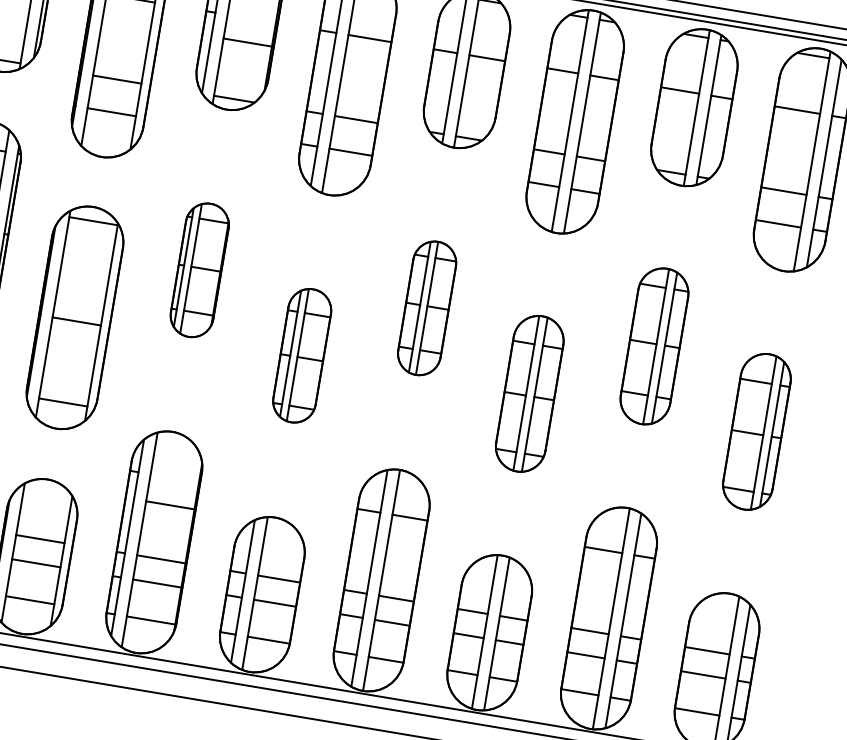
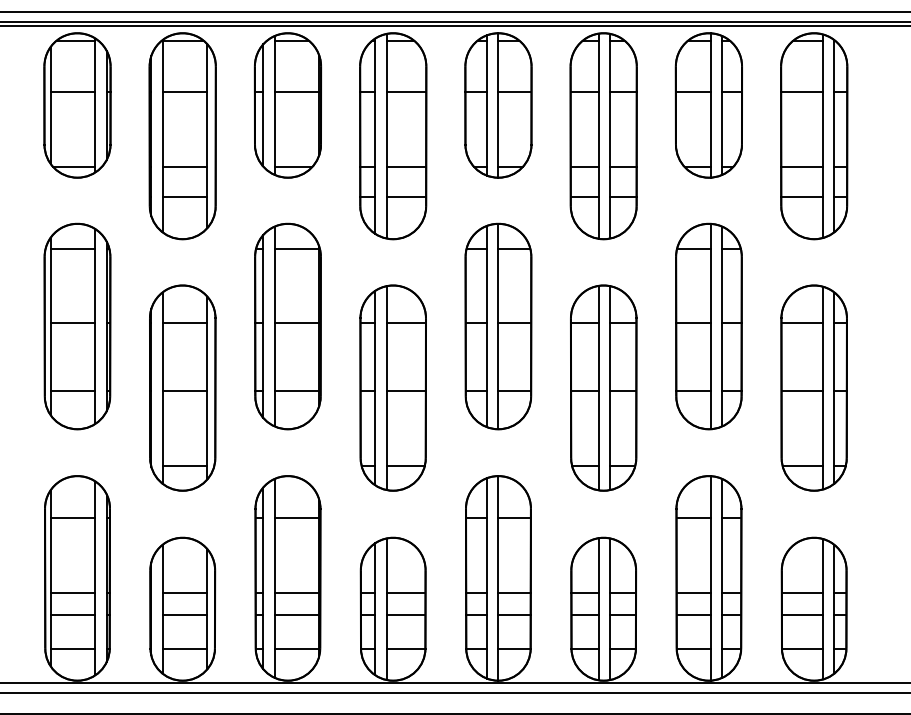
line: (247, 42) -> (296, 92), moved
line: (93, 221) -> (184, 323), moved
part: (199, 270) -> (287, 326), size x1.67
part: (427, 308) -> (498, 326), size x1.67
part: (653, 346) -> (708, 326), size x1.43
part: (301, 355) -> (392, 387), size x1.67
part: (529, 393) -> (603, 387), size x1.43
part: (756, 431) -> (813, 387), size x1.43
line: (169, 505) -> (296, 517), moved

